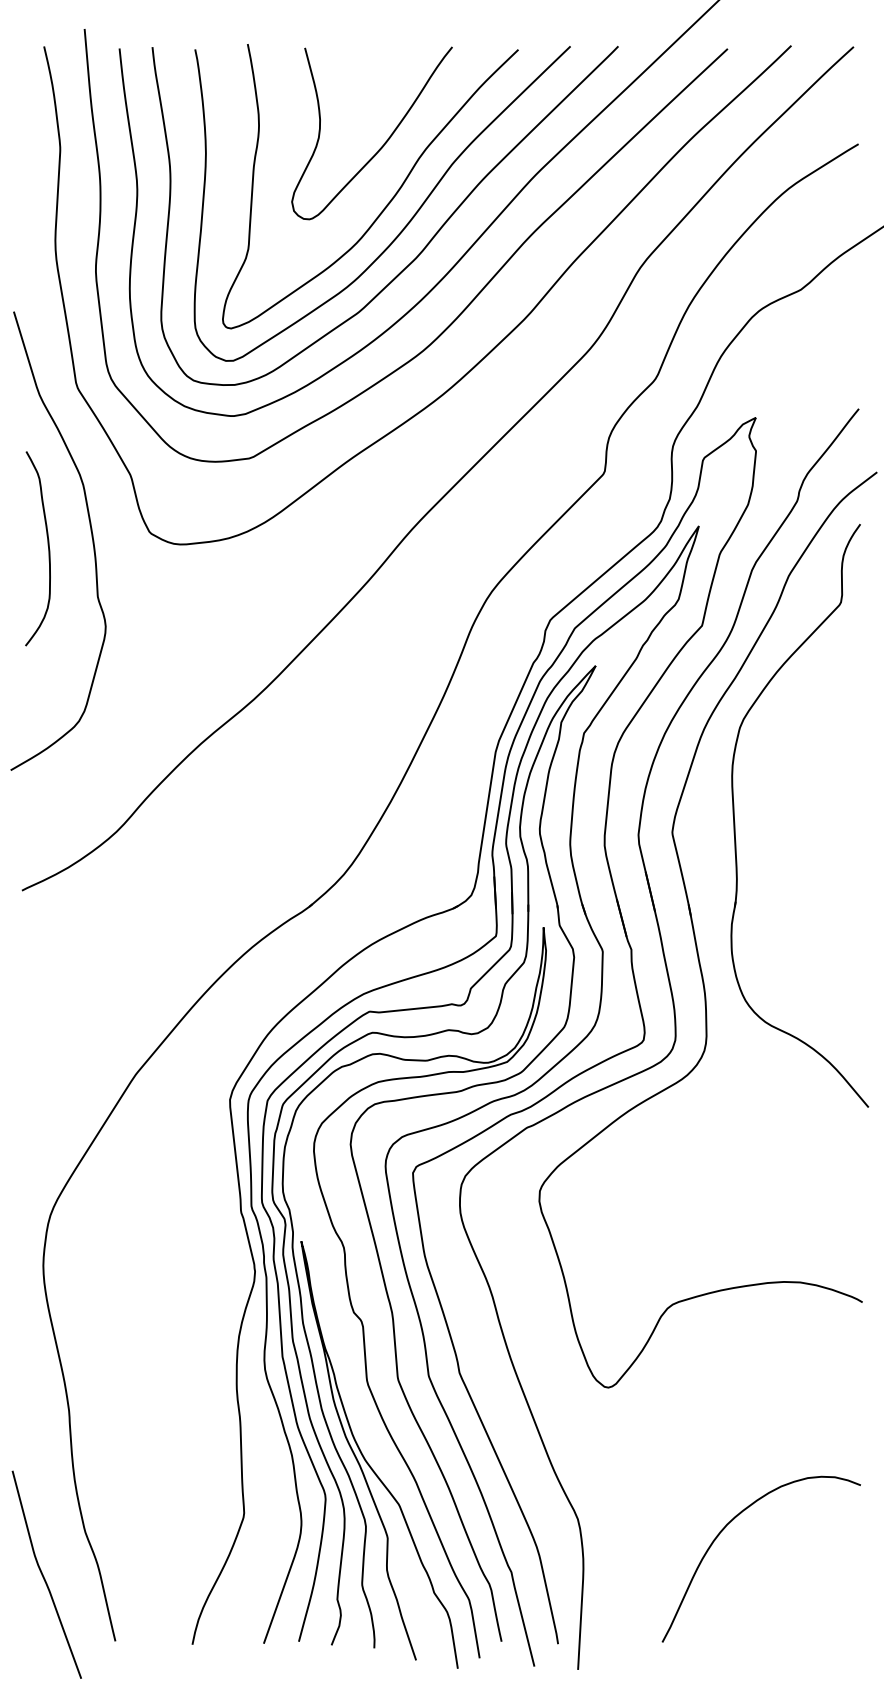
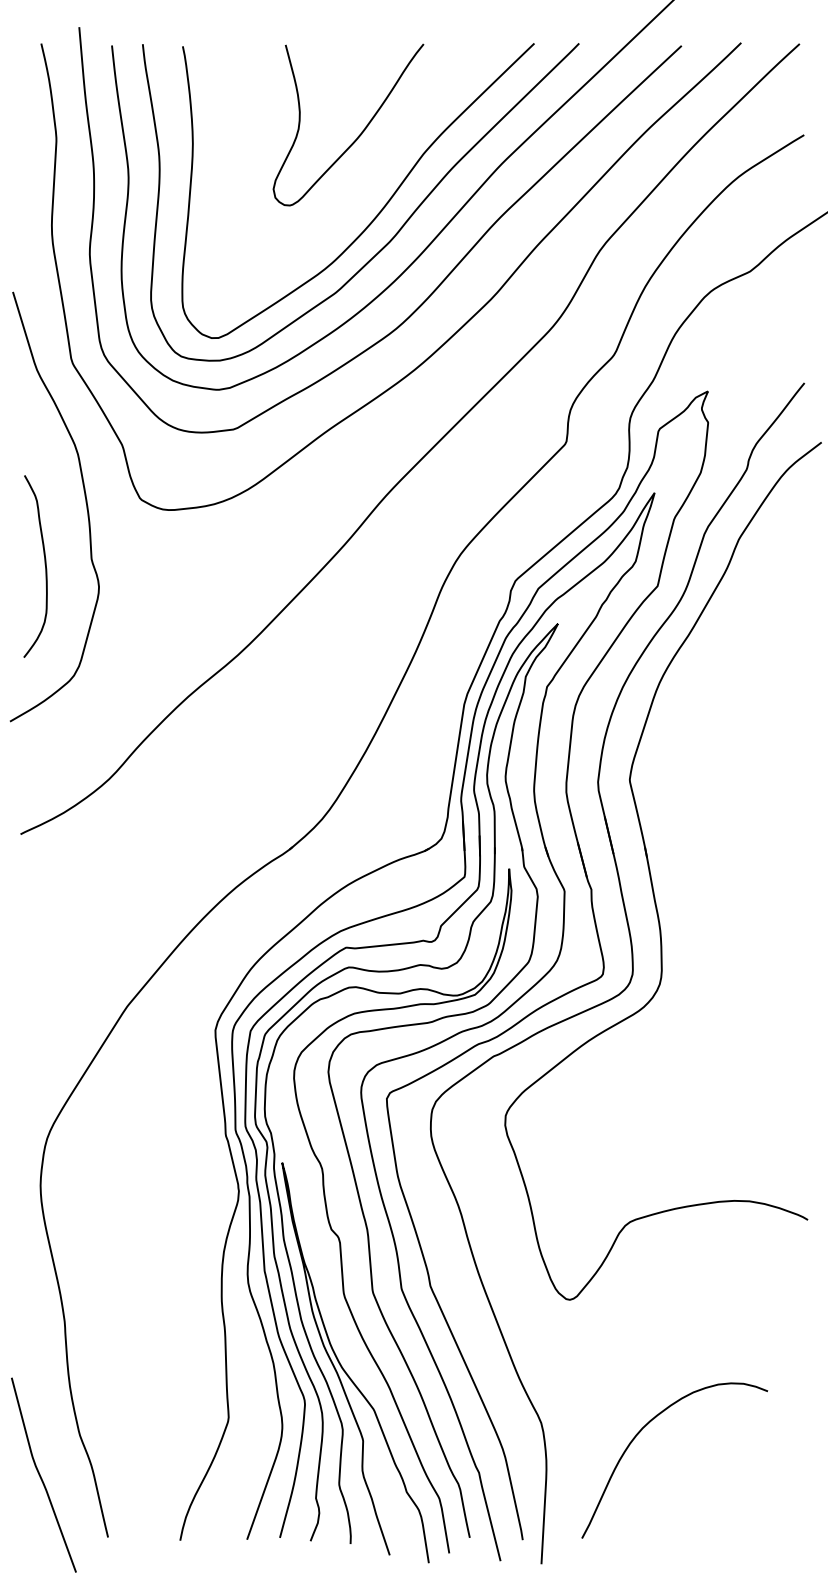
curve: (390, 199) -> (365, 186), removed
curve: (47, 545) -> (44, 563), moved
part: (735, 822) -> (688, 770), removed
curve: (725, 1528) -> (641, 1431), moved

